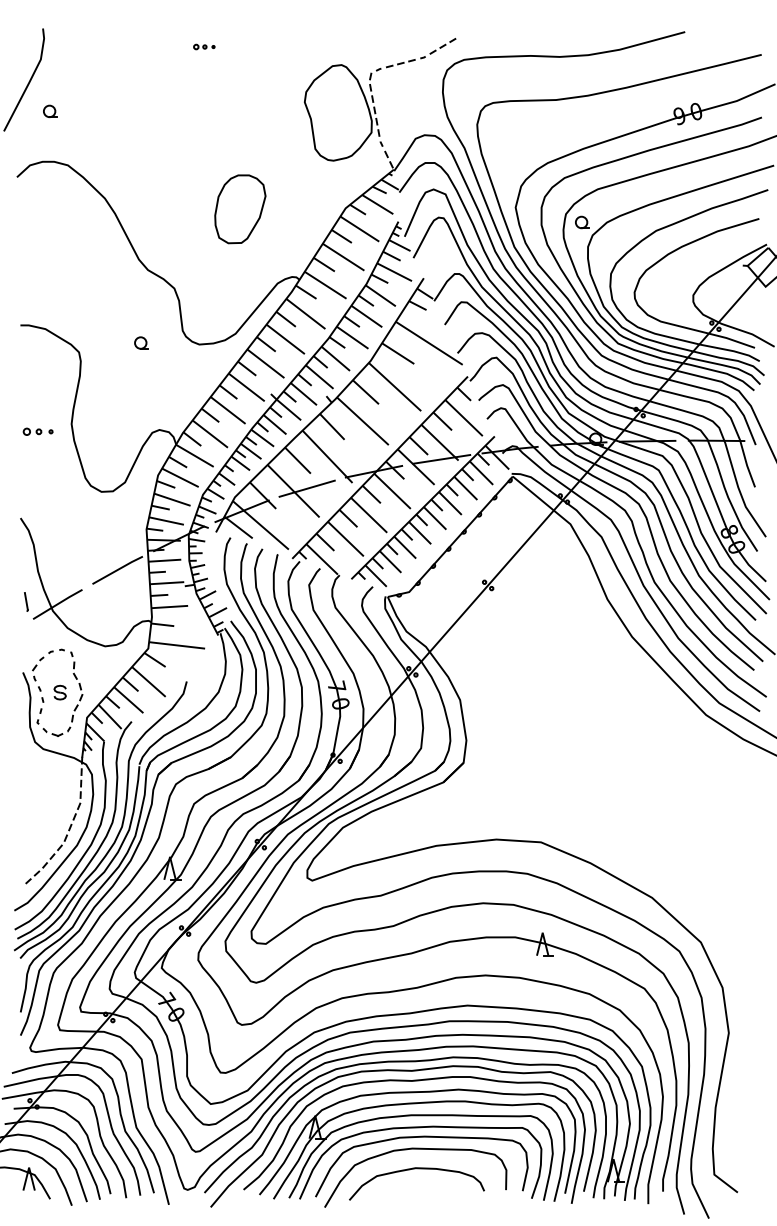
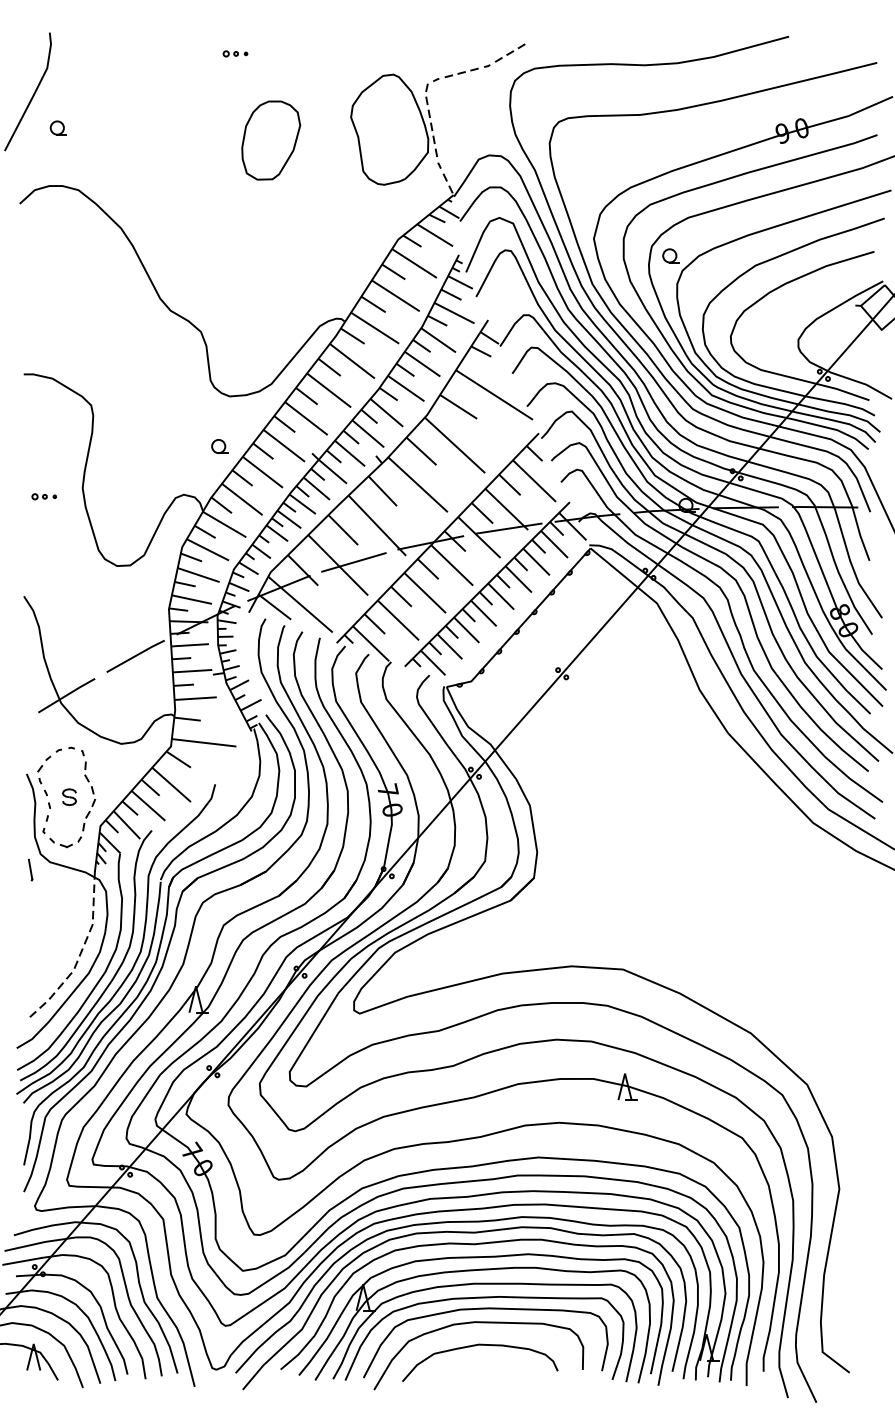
part: (240, 209) -> (271, 140), moved
part: (141, 342) -> (219, 445), moved
part: (38, 431) -> (44, 496), size x0.71
line: (26, 601) -> (30, 869), moved

